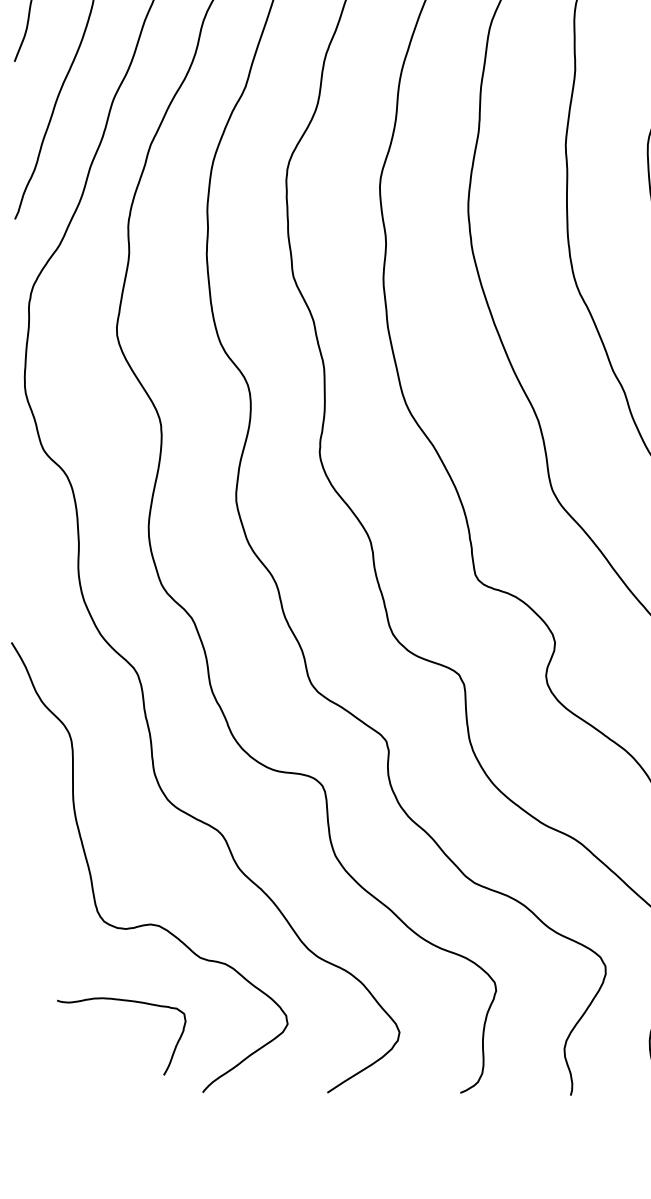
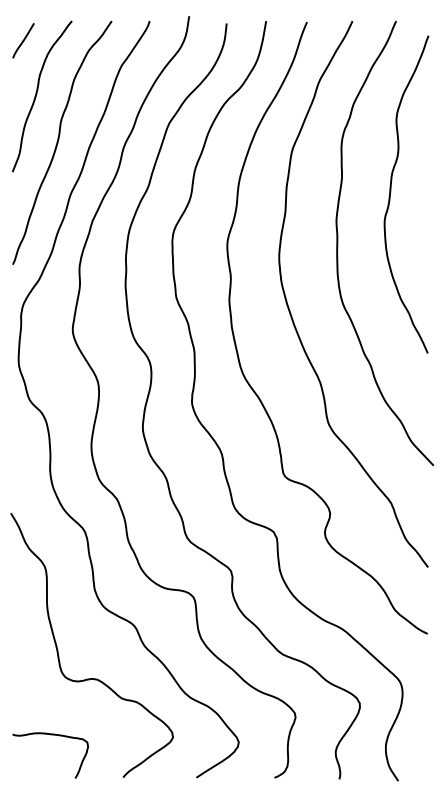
curve: (121, 1002) -> (50, 735), moved

